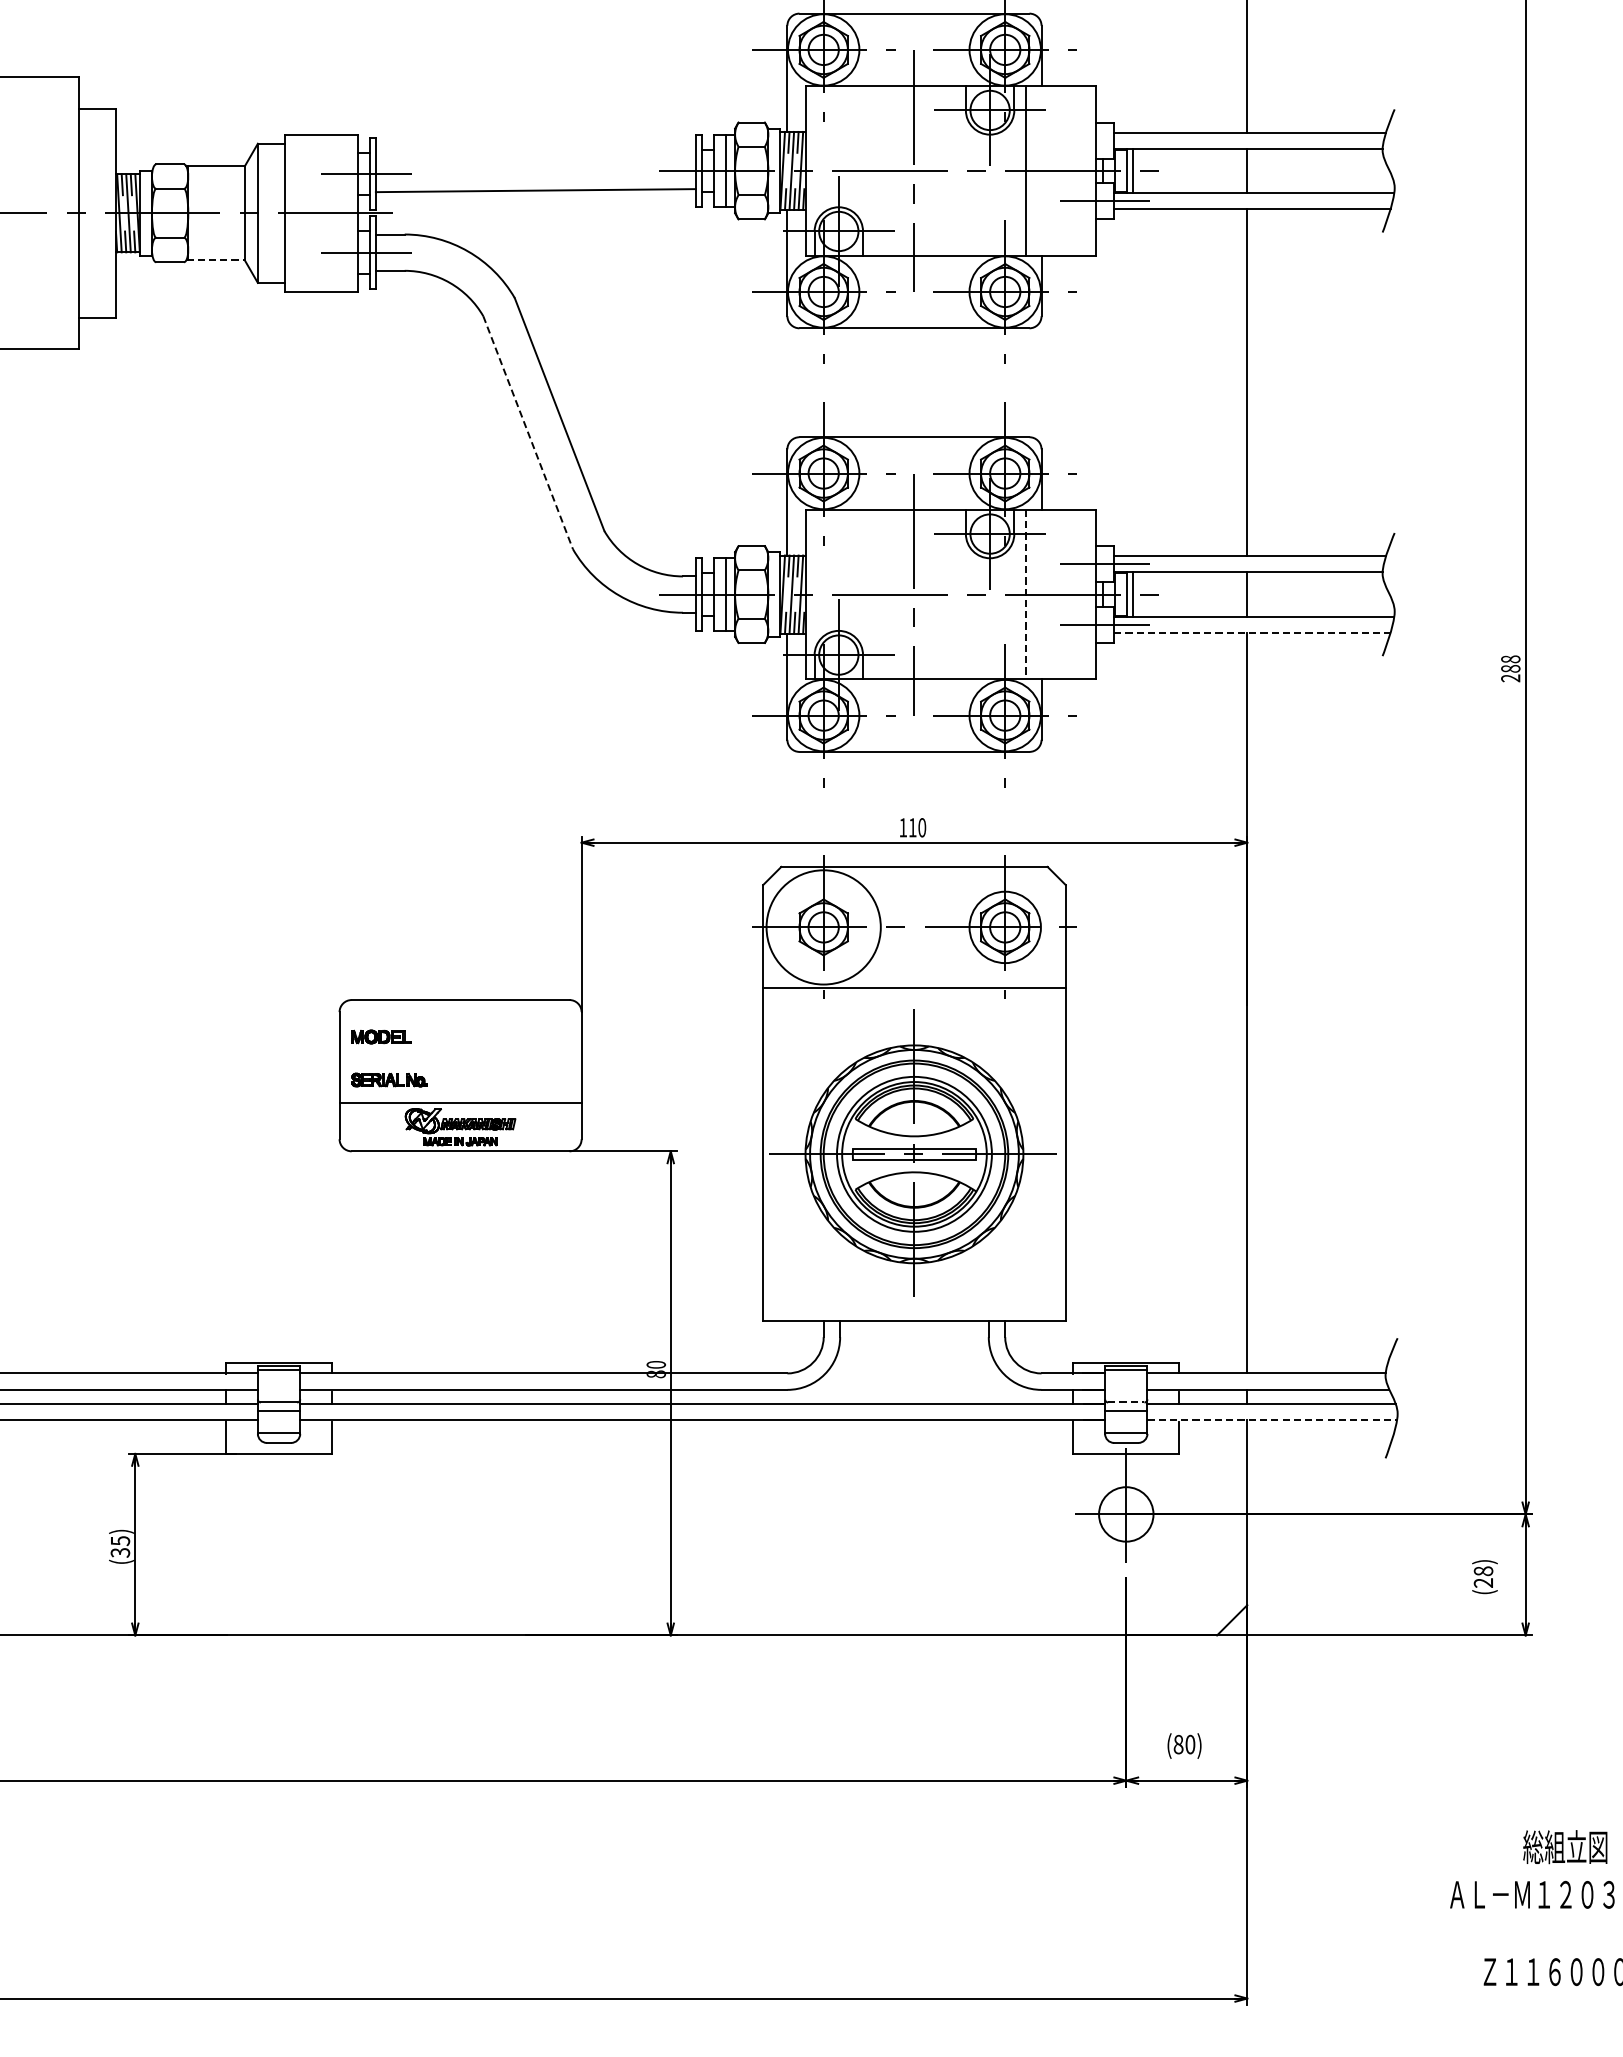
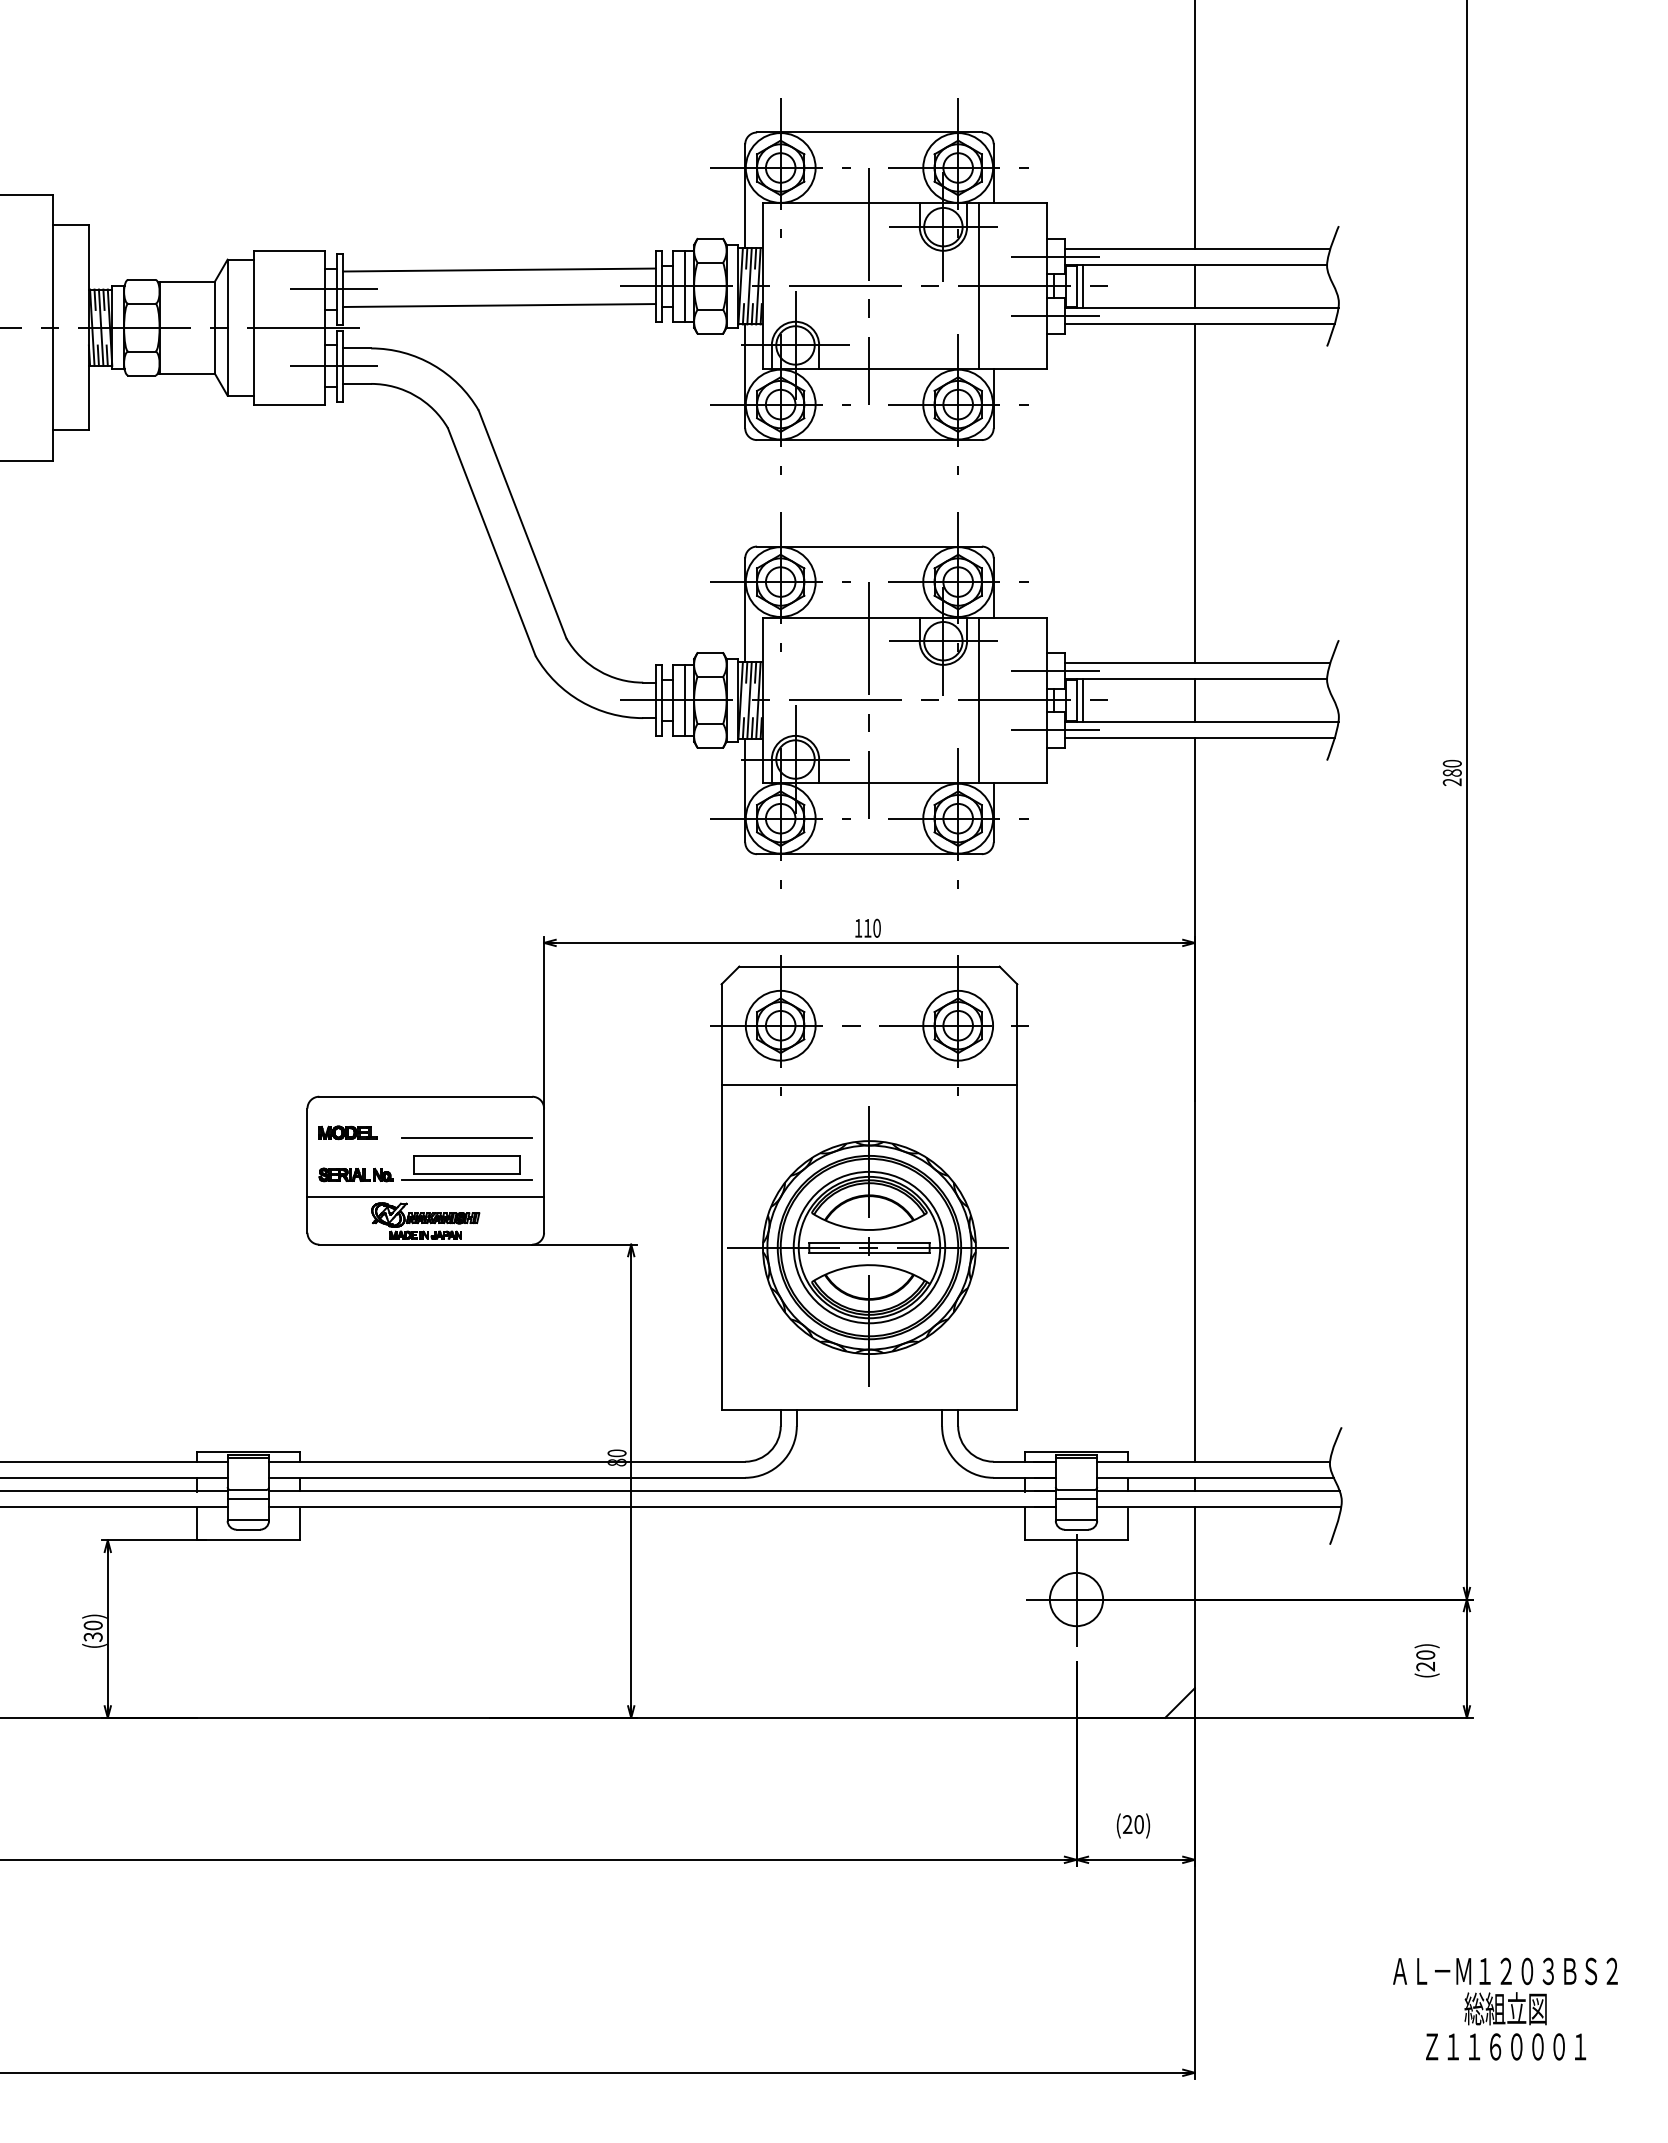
line: (1104, 140) -> (1055, 256), added
line: (534, 153) -> (498, 269), added
line: (215, 260) -> (186, 373), dashed -> solid
line: (527, 433) -> (491, 542), dashed -> solid
line: (1026, 594) -> (978, 700), dashed -> solid
line: (1253, 632) -> (1200, 737), dashed -> solid
text: (1510, 659) -> (1452, 763), 288 -> 280
circle: (823, 927) -> (780, 1025), size x0.62
line: (503, 1042) -> (467, 1138), added
part: (502, 1072) -> (466, 1167), added
line: (1126, 1402) -> (1076, 1490), dashed -> solid
line: (1272, 1420) -> (1219, 1507), dashed -> solid
text: (119, 1540) -> (92, 1625), (35) -> (30)
text: (1483, 1570) -> (1425, 1654), (28) -> (20)
text: (1178, 1744) -> (1127, 1824), (80) -> (20)
text: (1565, 1846) -> (1505, 2008), moved

